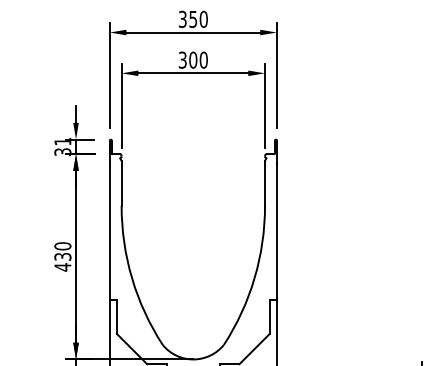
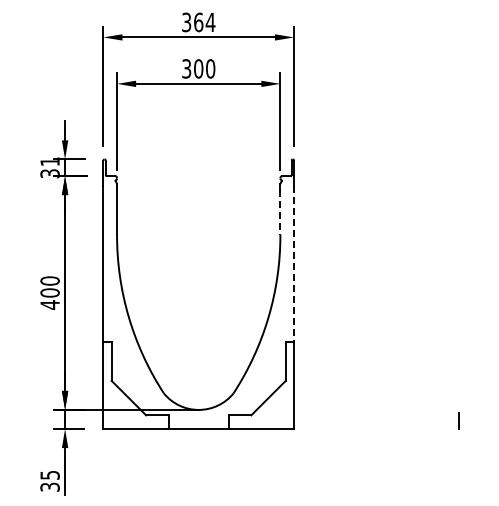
text: (198, 19) -> (204, 22), 350 -> 364
line: (265, 186) -> (280, 212), solid -> dashed
line: (277, 231) -> (294, 264), solid -> dashed
text: (62, 256) -> (49, 292), 430 -> 400

